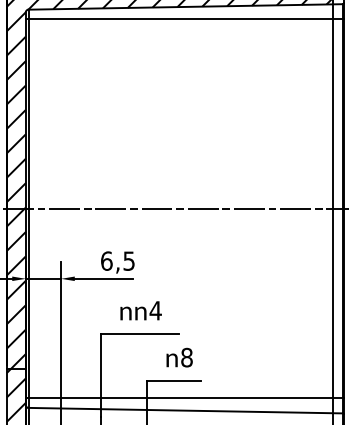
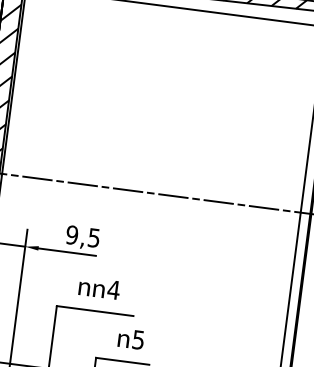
text: (106, 260) -> (72, 234), 6,5 -> 9,5
text: (186, 357) -> (138, 339), 8 -> 5

